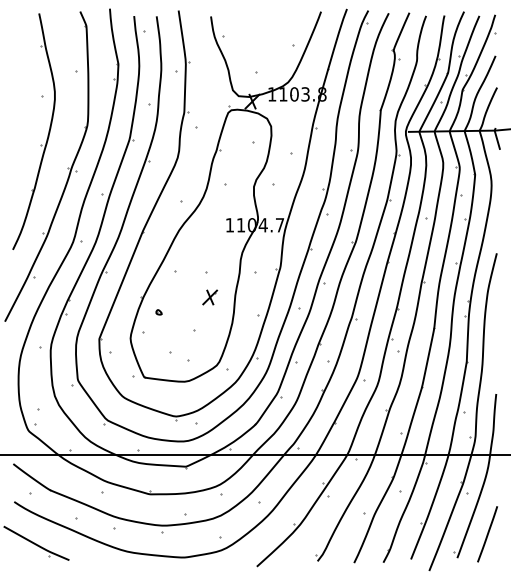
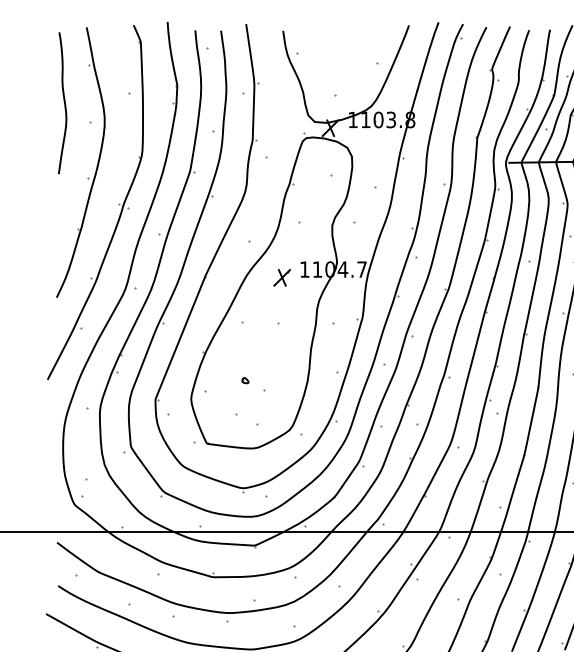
curve: (19, 79) -> (64, 102), added
part: (210, 297) -> (282, 277), moved
part: (158, 312) -> (244, 380), moved

